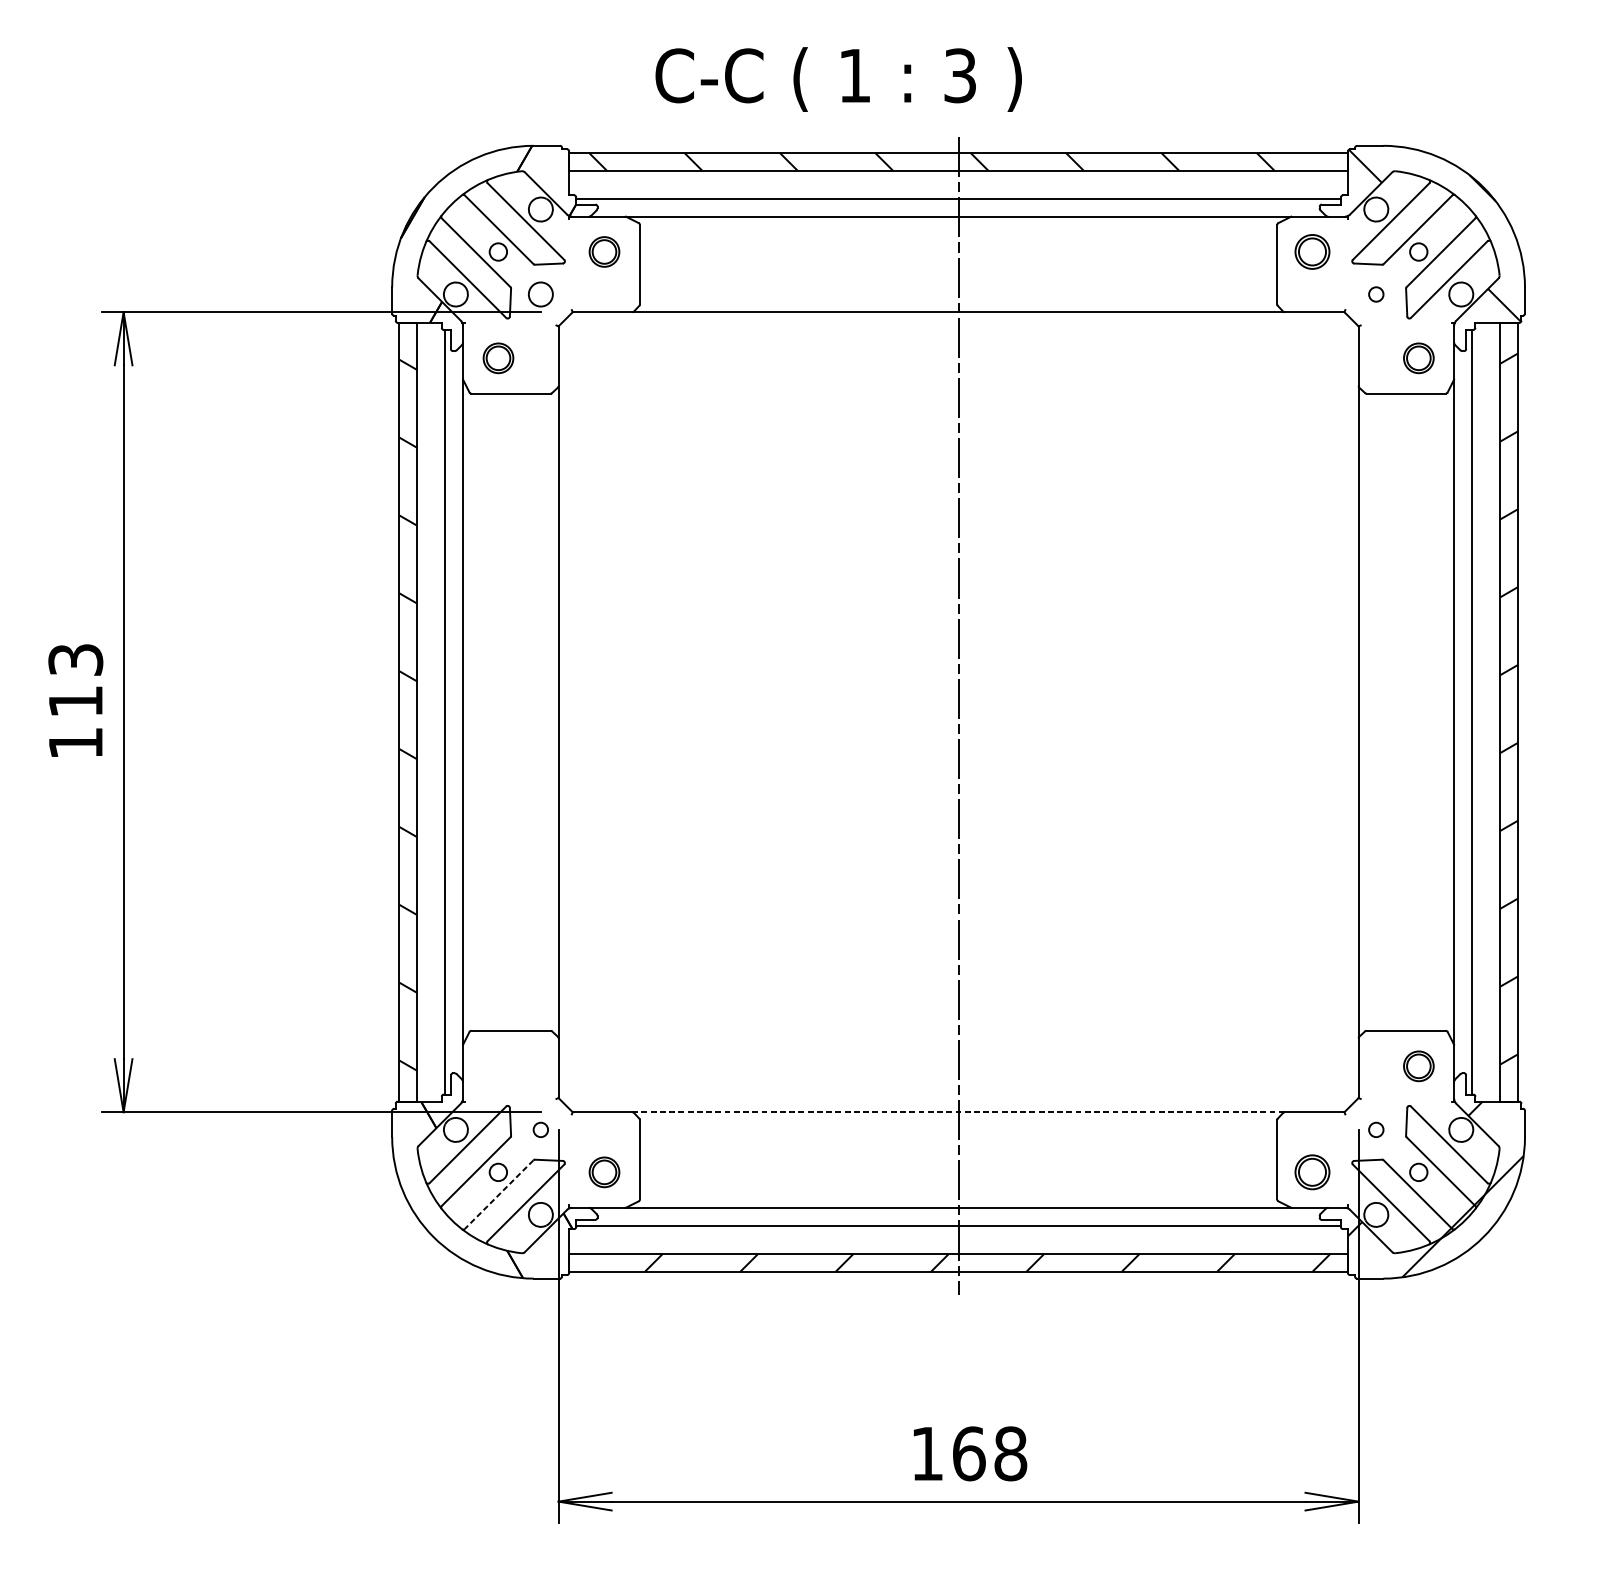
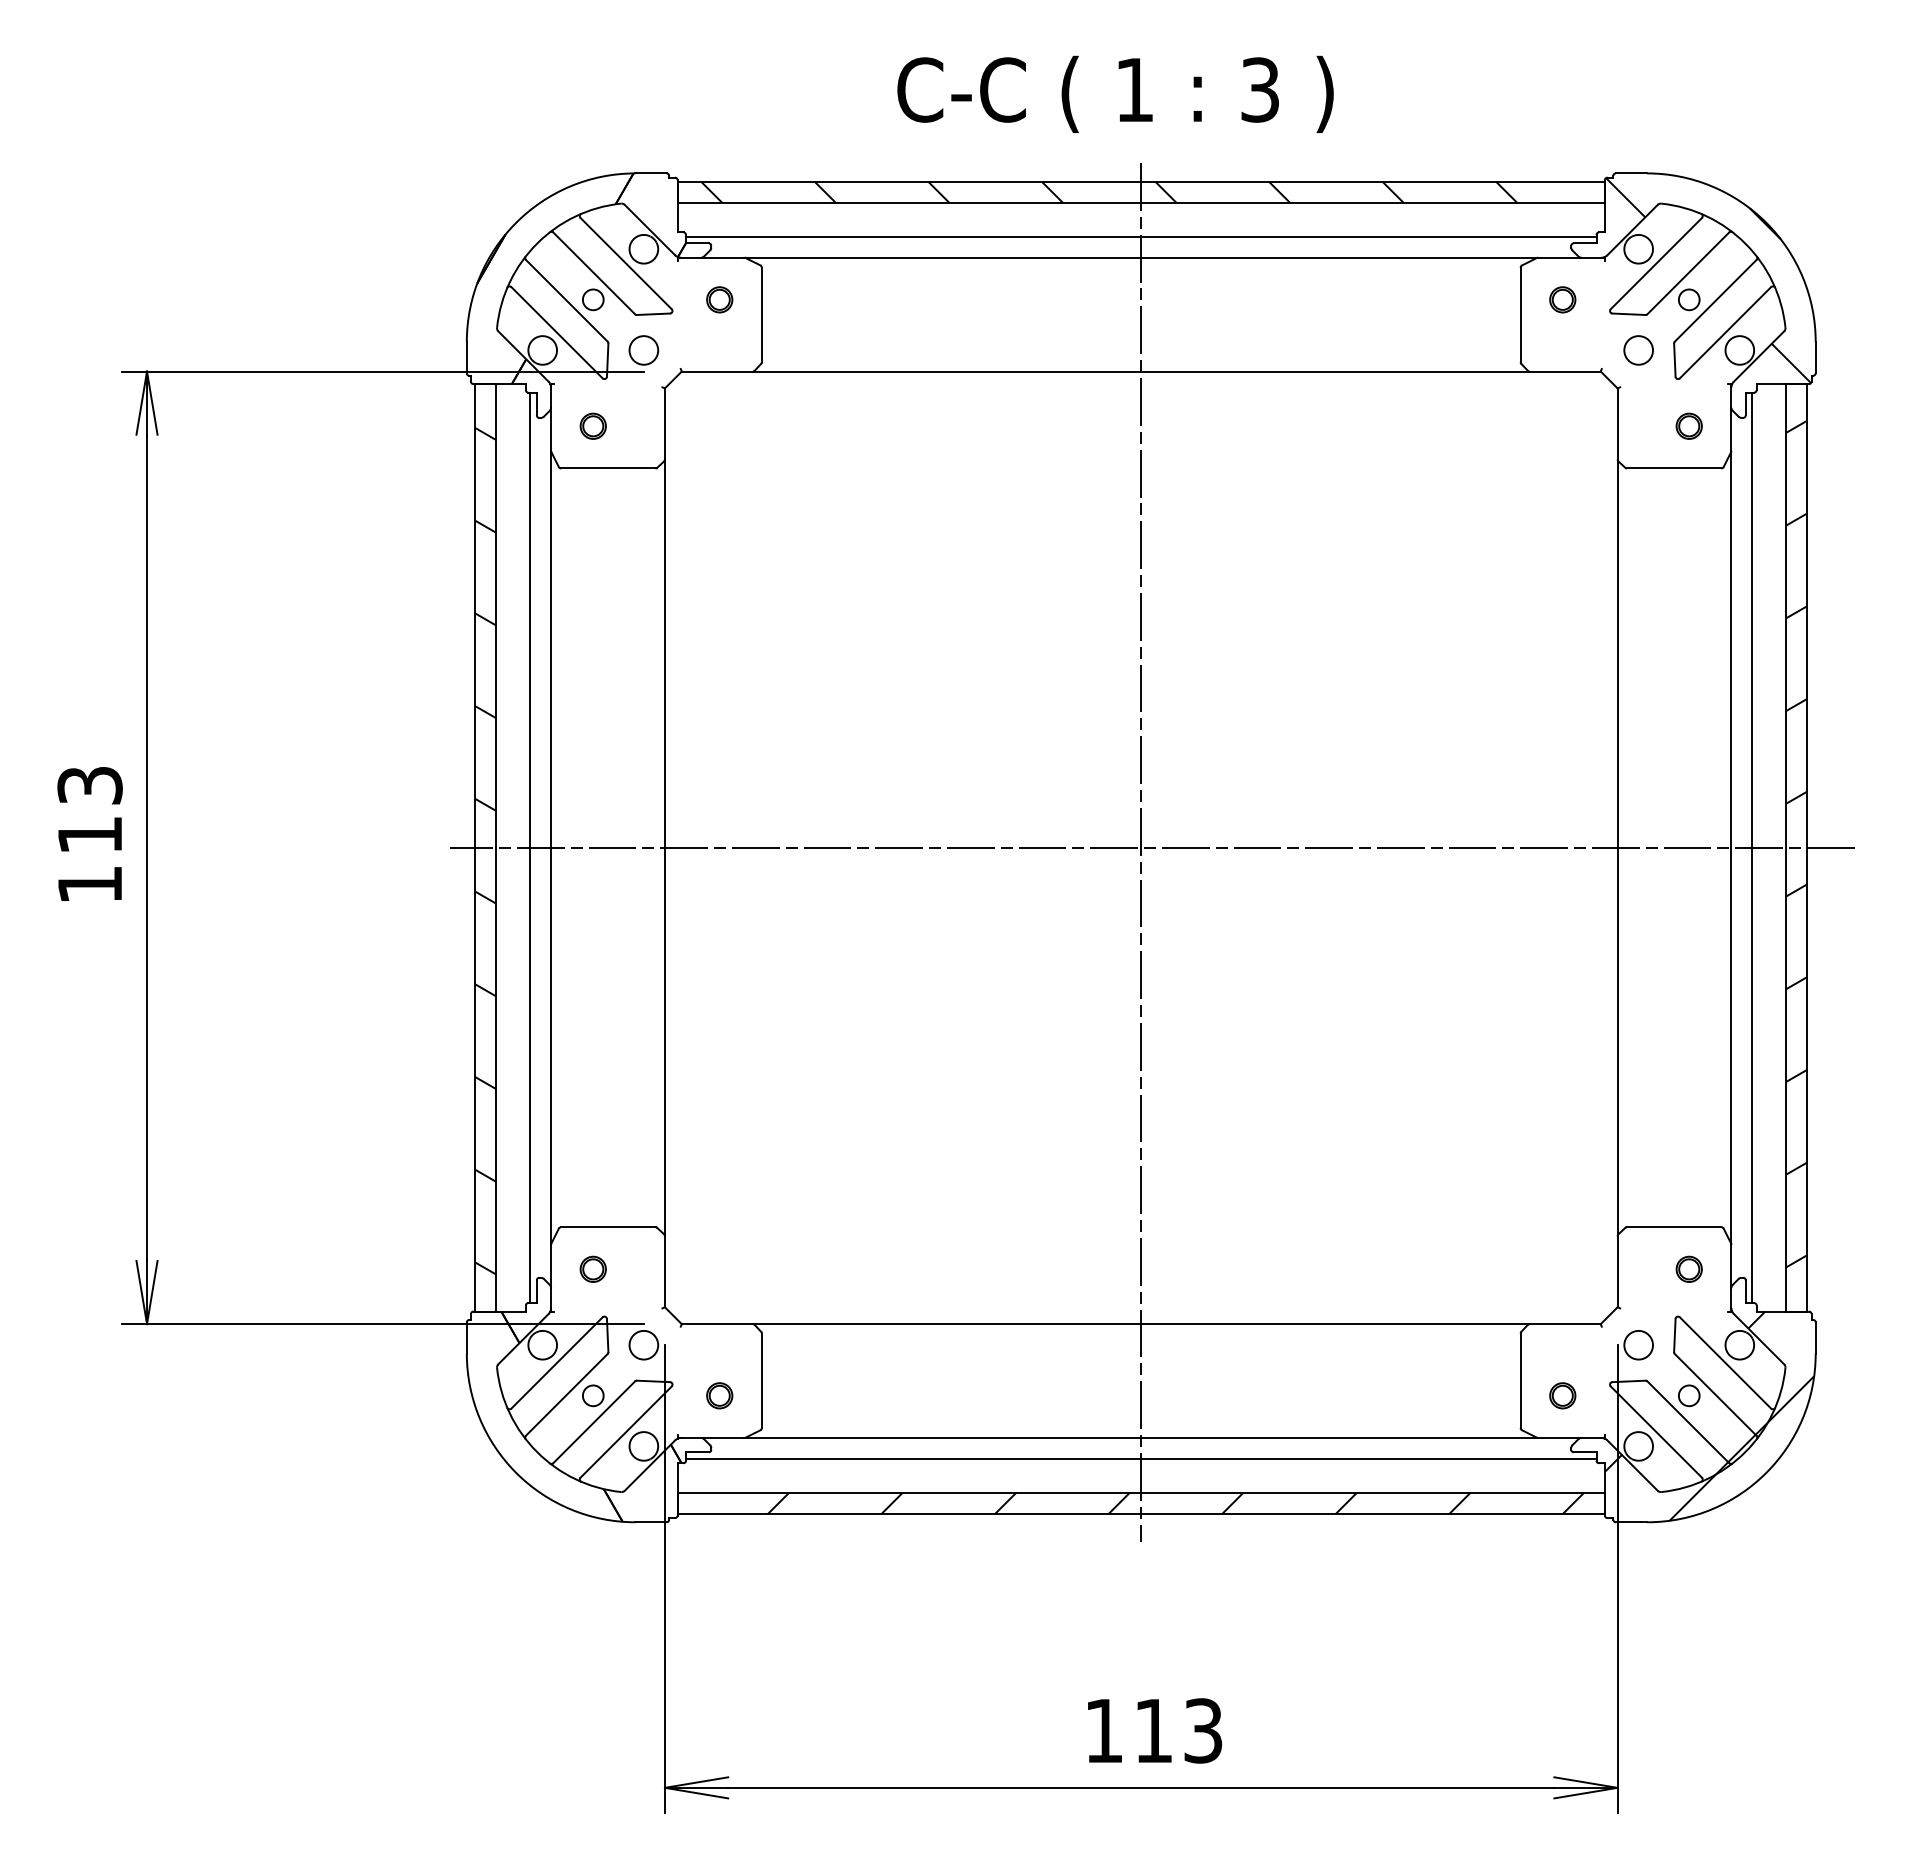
text: (838, 78) -> (1115, 93), moved
part: (604, 251) -> (719, 299), size x0.71
part: (1312, 251) -> (1562, 299), size x0.62
circle: (1376, 294) -> (1638, 350), size x1.67
part: (497, 357) -> (592, 425), size x0.71
part: (1418, 357) -> (1688, 425), size x0.71
line: (968, 711) -> (1152, 847), added
part: (497, 1065) -> (592, 1268), added
part: (1418, 1065) -> (1688, 1268), size x0.71
line: (957, 1112) -> (1140, 1324), dashed -> solid
circle: (540, 1129) -> (643, 1344), size x1.67
circle: (1376, 1129) -> (1638, 1344), size x1.67
part: (604, 1172) -> (719, 1395), size x0.71
part: (1312, 1172) -> (1562, 1395), size x0.62
line: (499, 1194) -> (594, 1422), dashed -> solid
text: (989, 1453) -> (1178, 1730), 168 -> 113

